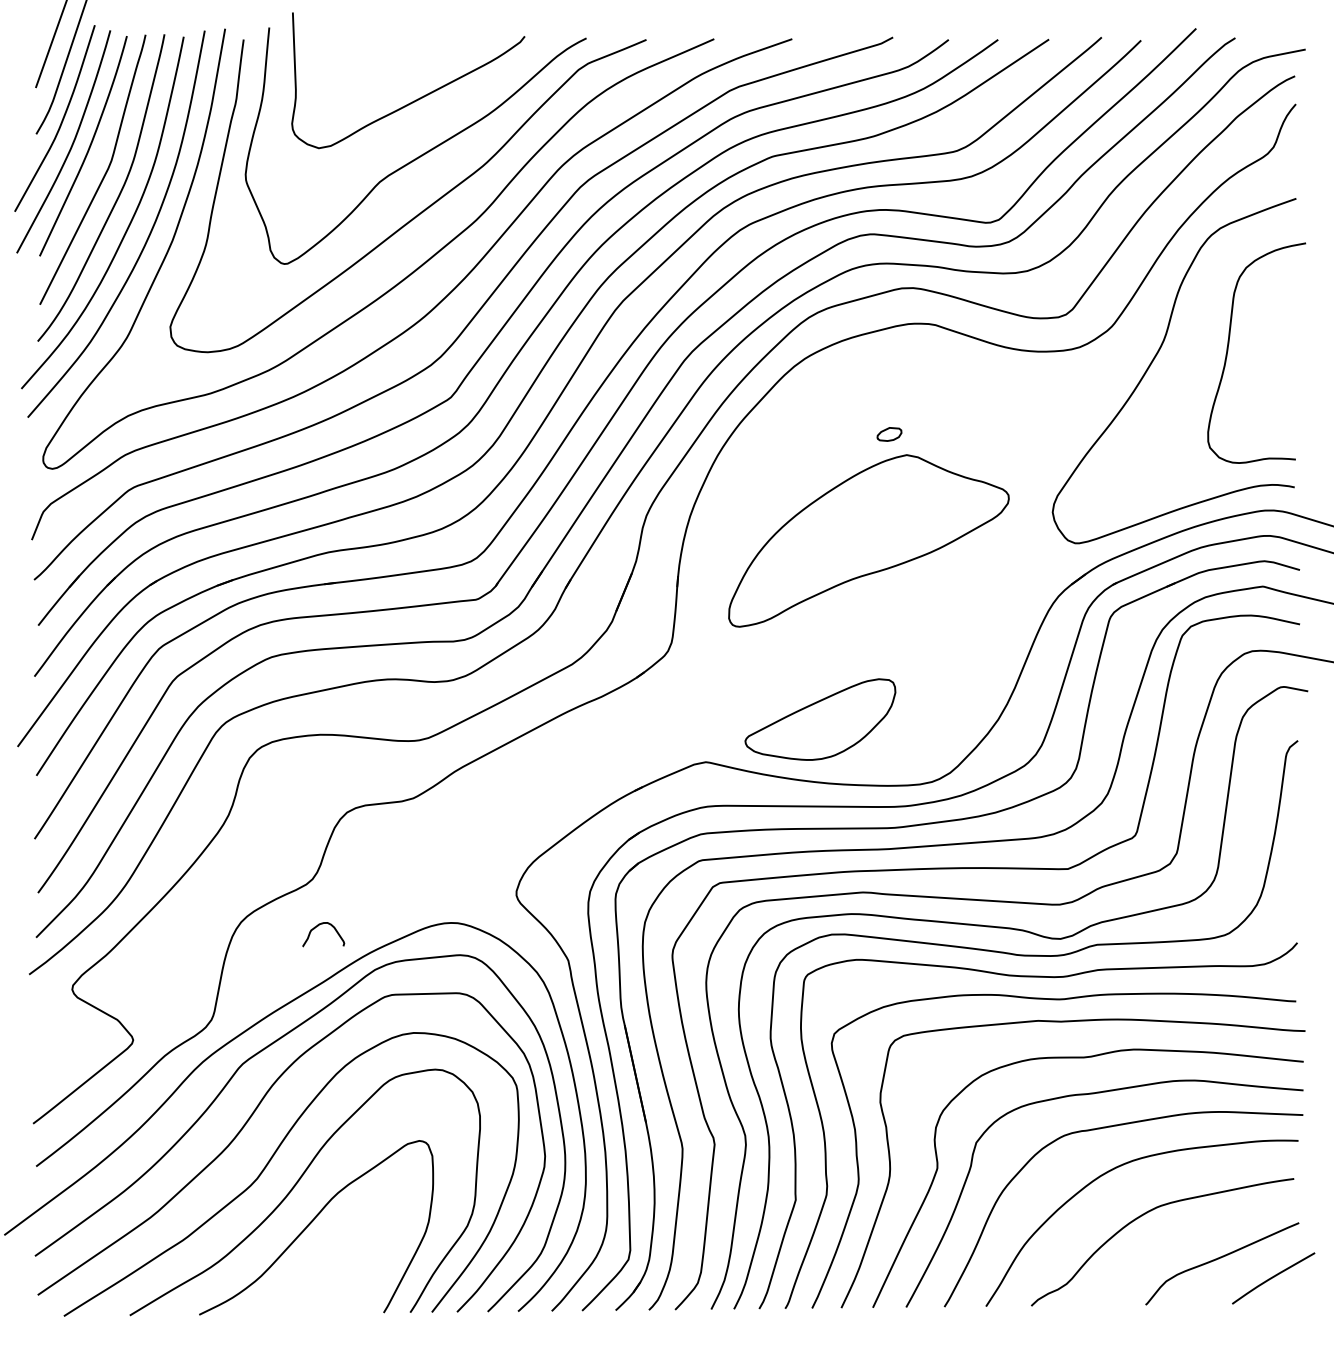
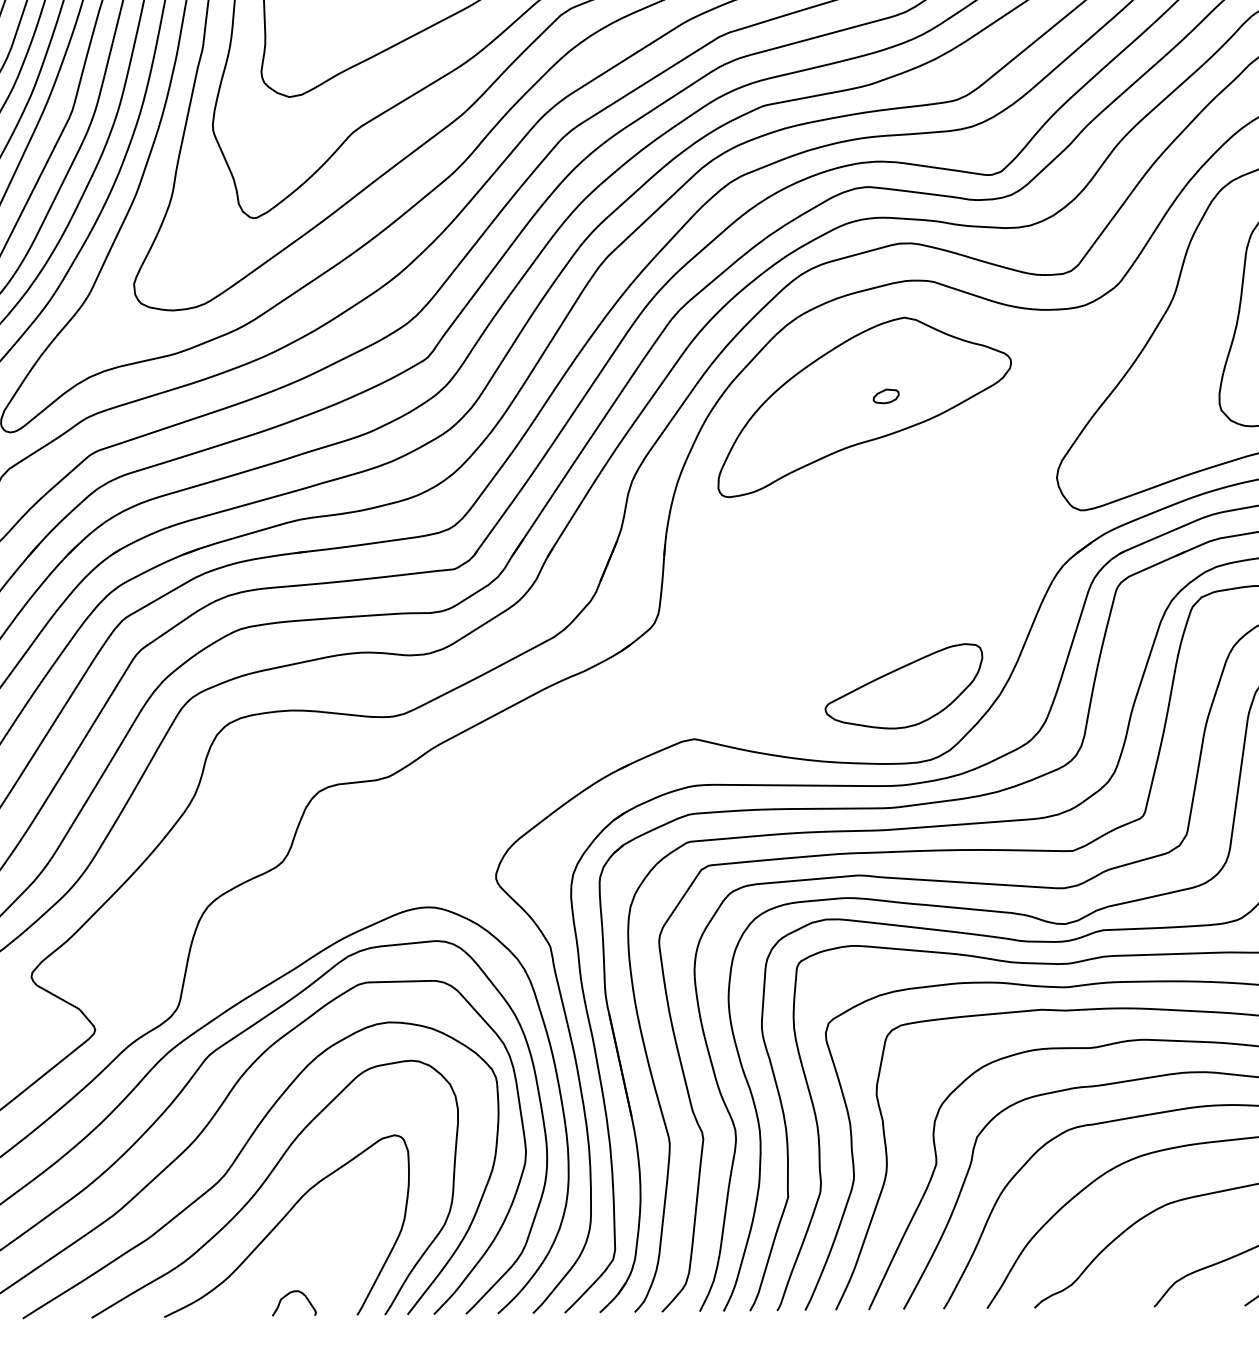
part: (868, 540) -> (864, 406), moved
part: (820, 719) -> (903, 686), moved
curve: (318, 926) -> (289, 1294), moved

